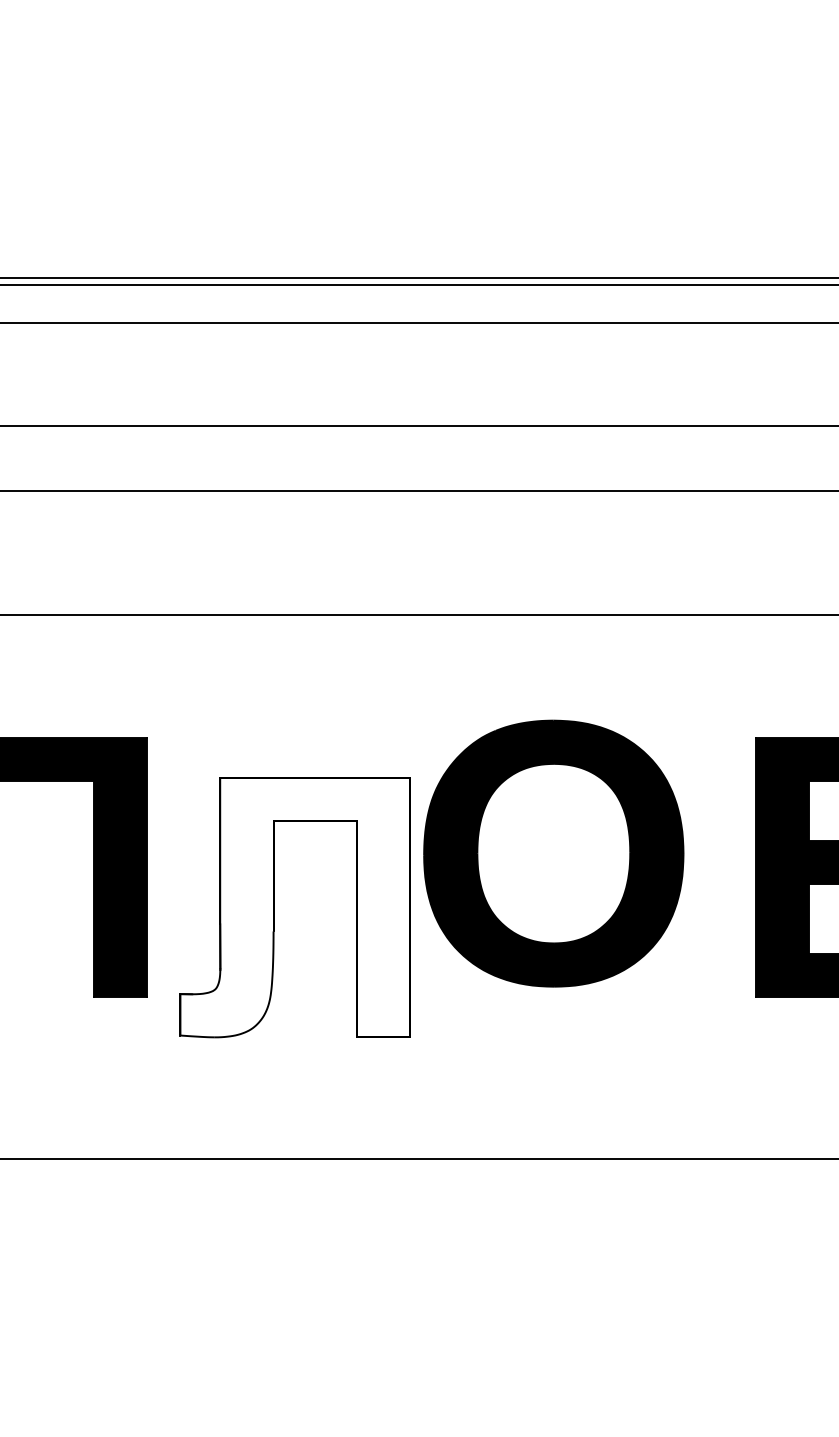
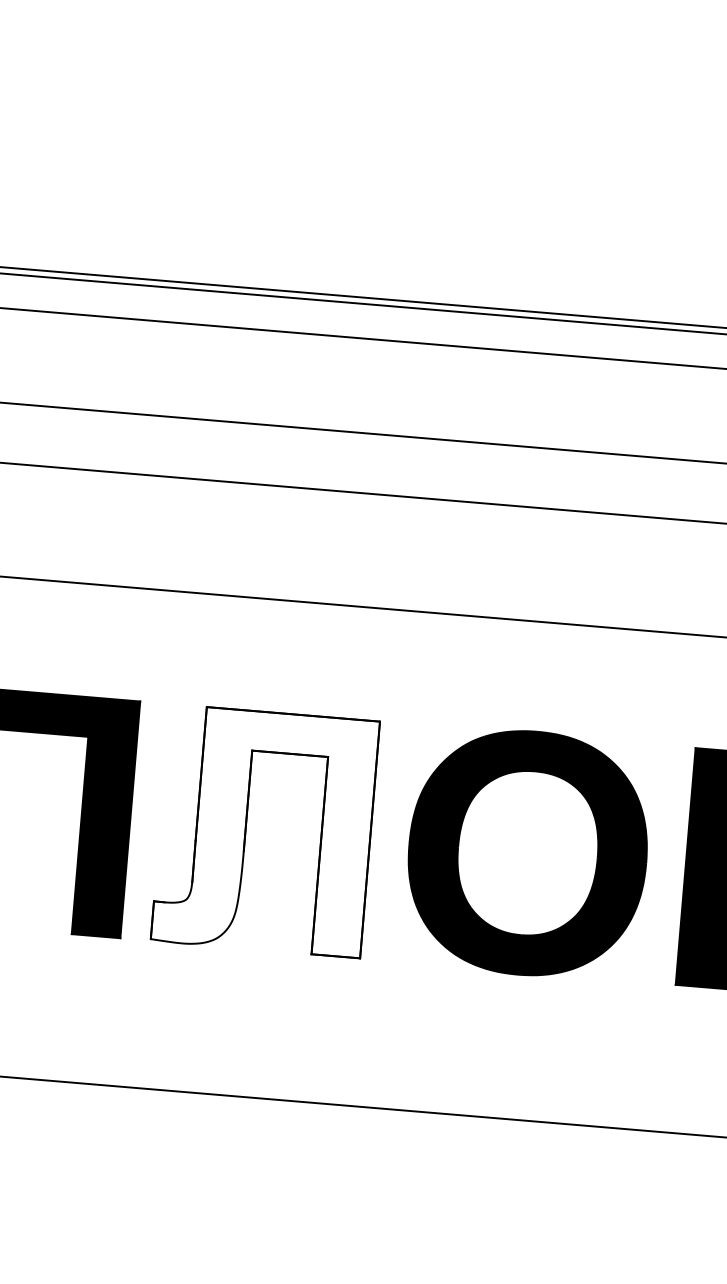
part: (553, 853) -> (527, 853), moved
part: (274, 907) -> (246, 829), moved

